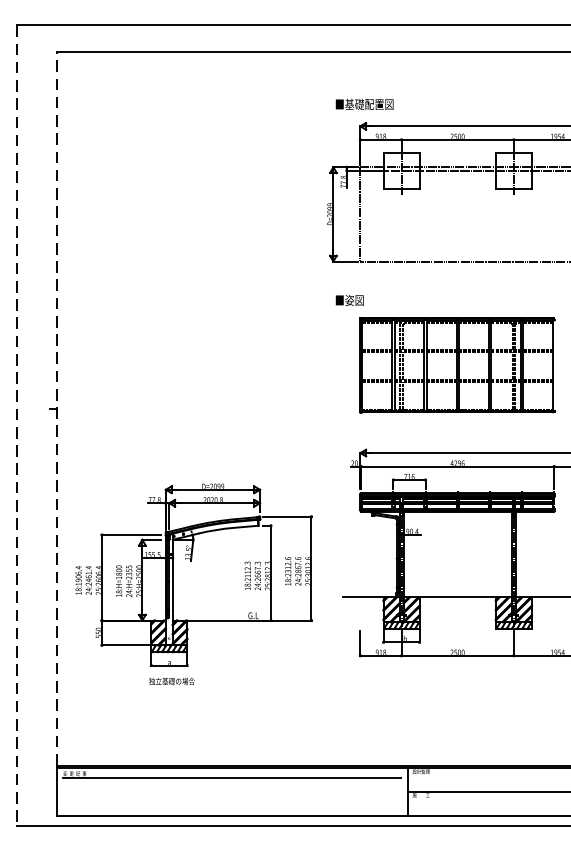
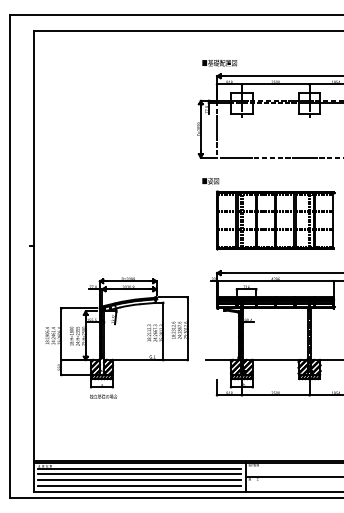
line: (57, 407) -> (34, 245), dashed -> solid
line: (17, 425) -> (10, 256), dashed -> solid
part: (193, 583) -> (116, 337), moved
line: (231, 787) -> (139, 474), added
line: (231, 797) -> (139, 480), added
line: (231, 805) -> (139, 485), added

